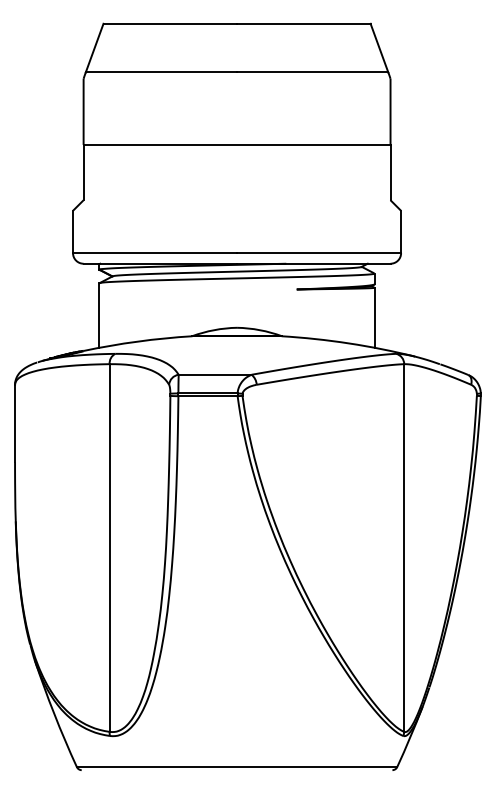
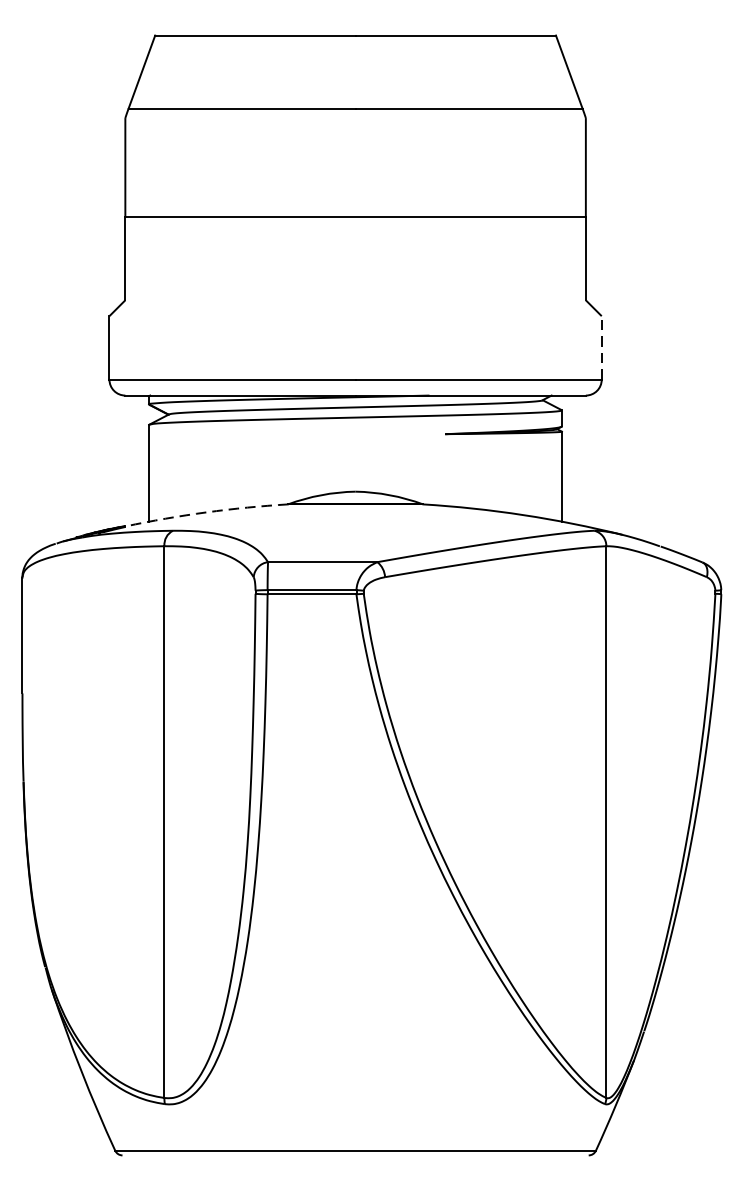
line: (401, 231) -> (602, 347), solid -> dashed
arc: (137, 341) -> (206, 512), solid -> dashed

